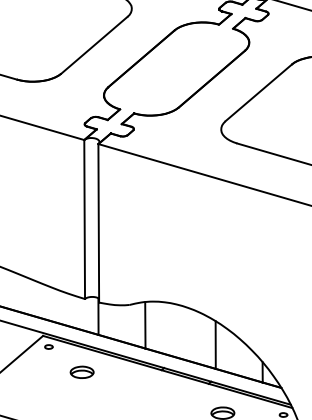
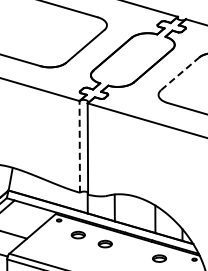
line: (259, 92) -> (180, 73), solid -> dashed
line: (84, 218) -> (79, 146), solid -> dashed
part: (127, 386) -> (104, 243), added

